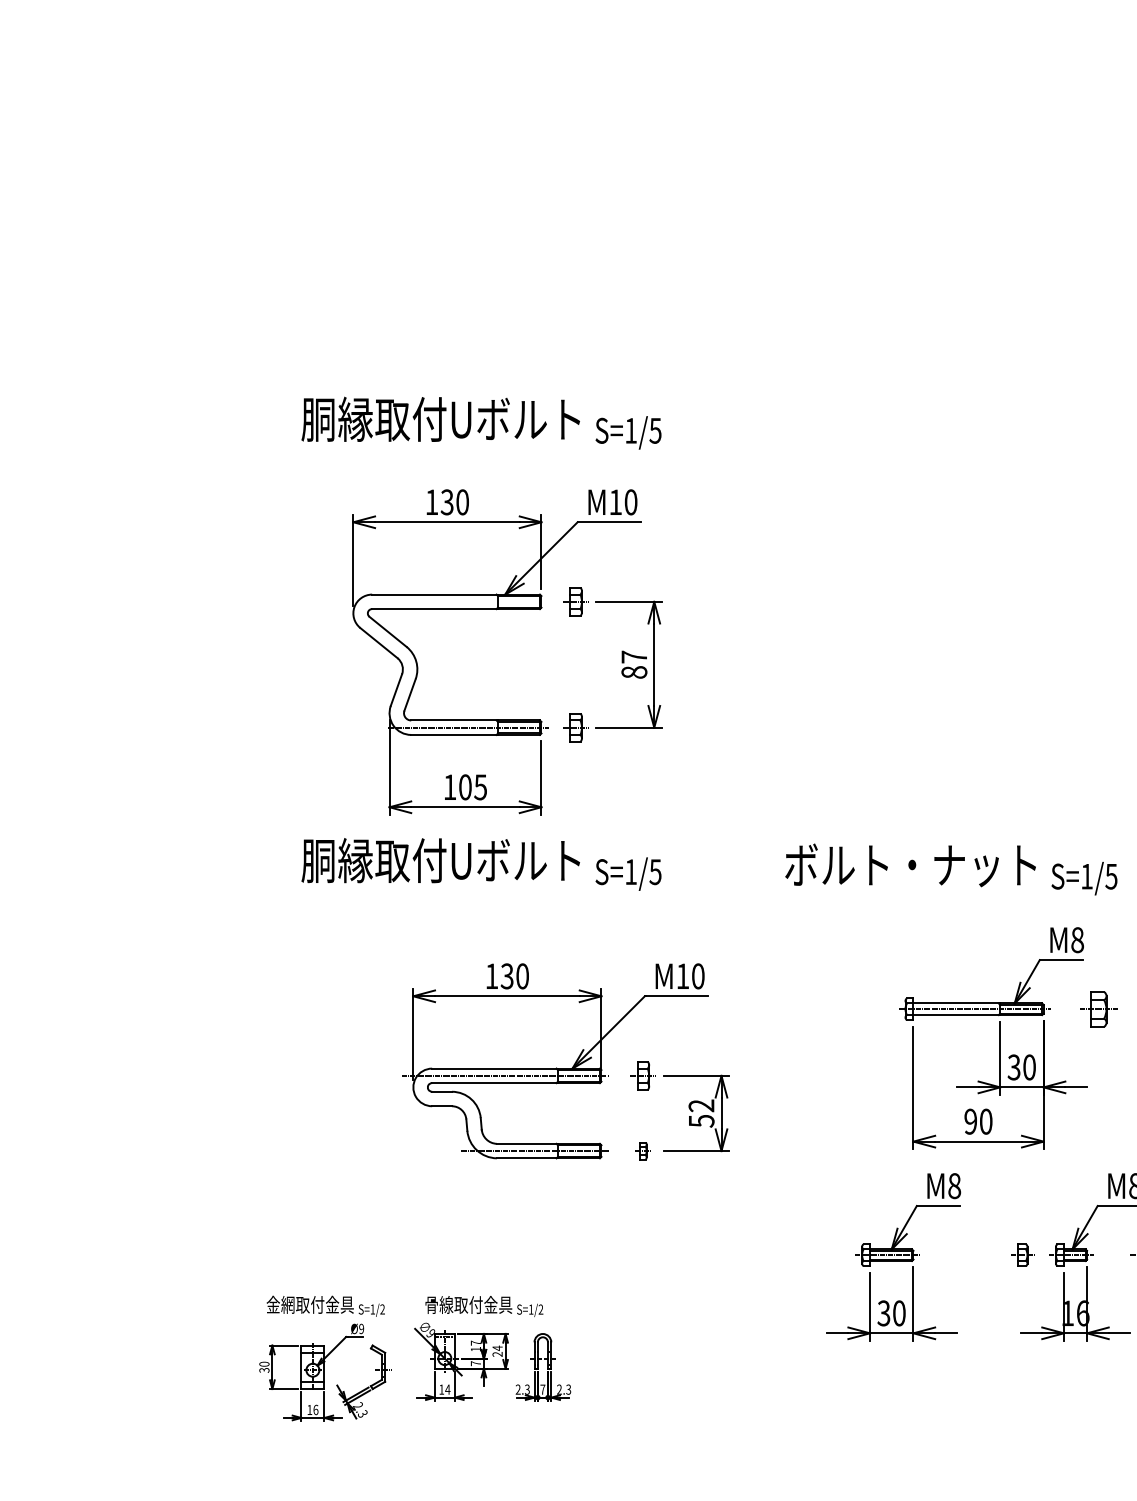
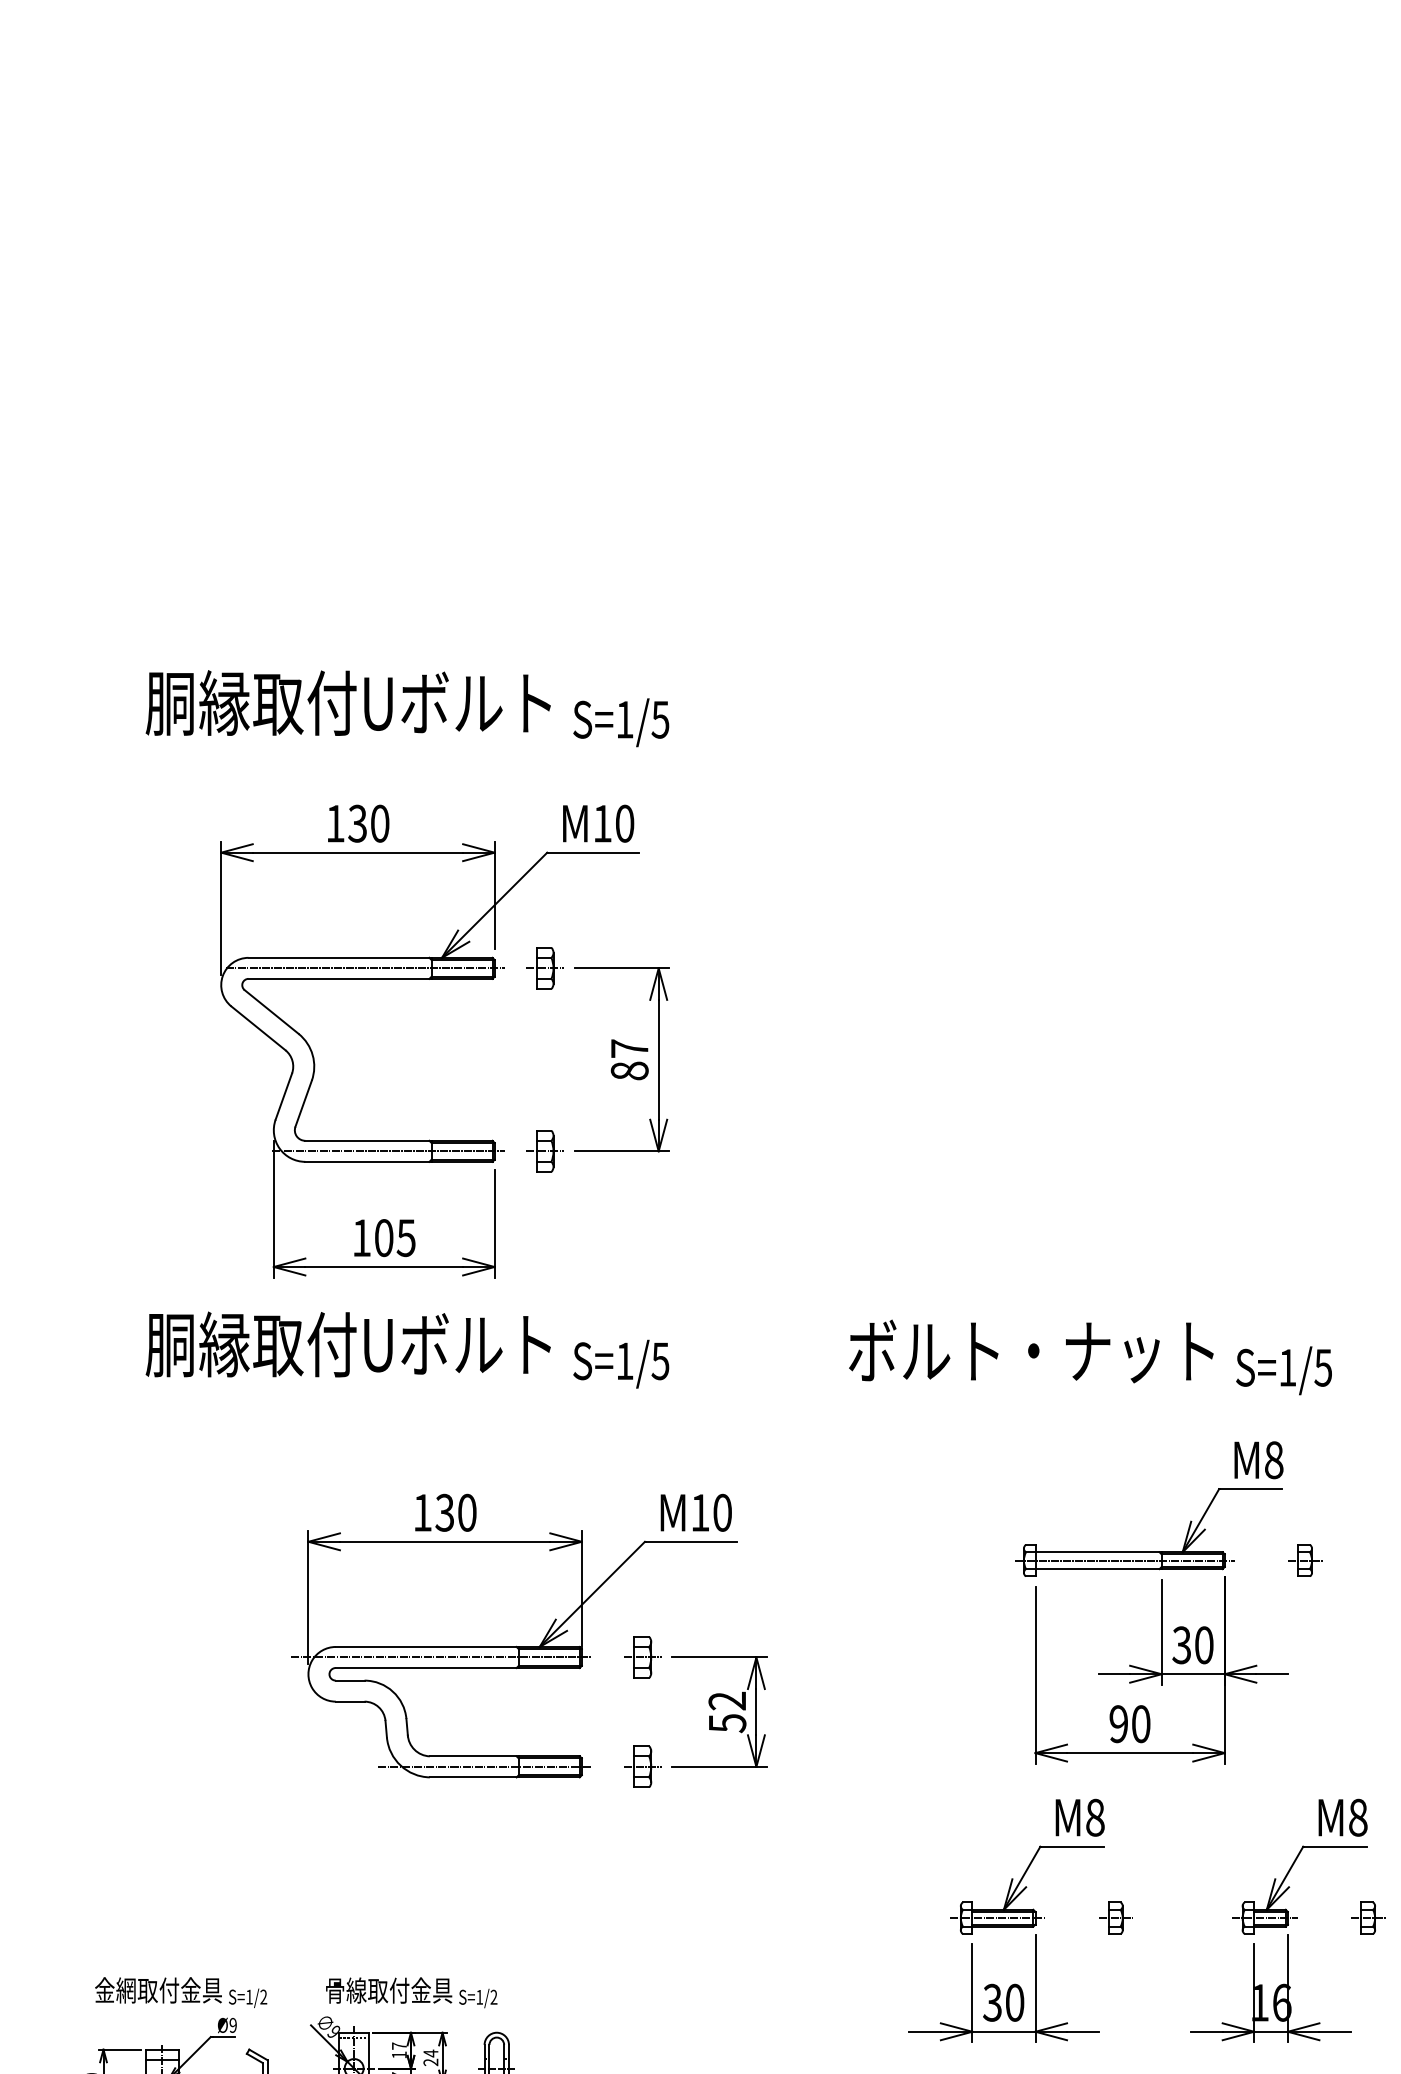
line: (452, 601) -> (365, 967), added
part: (1098, 1008) -> (1304, 1559), size x0.62
part: (642, 1150) -> (641, 1765), size x1.67
part: (1022, 1254) -> (1115, 1917), moved

